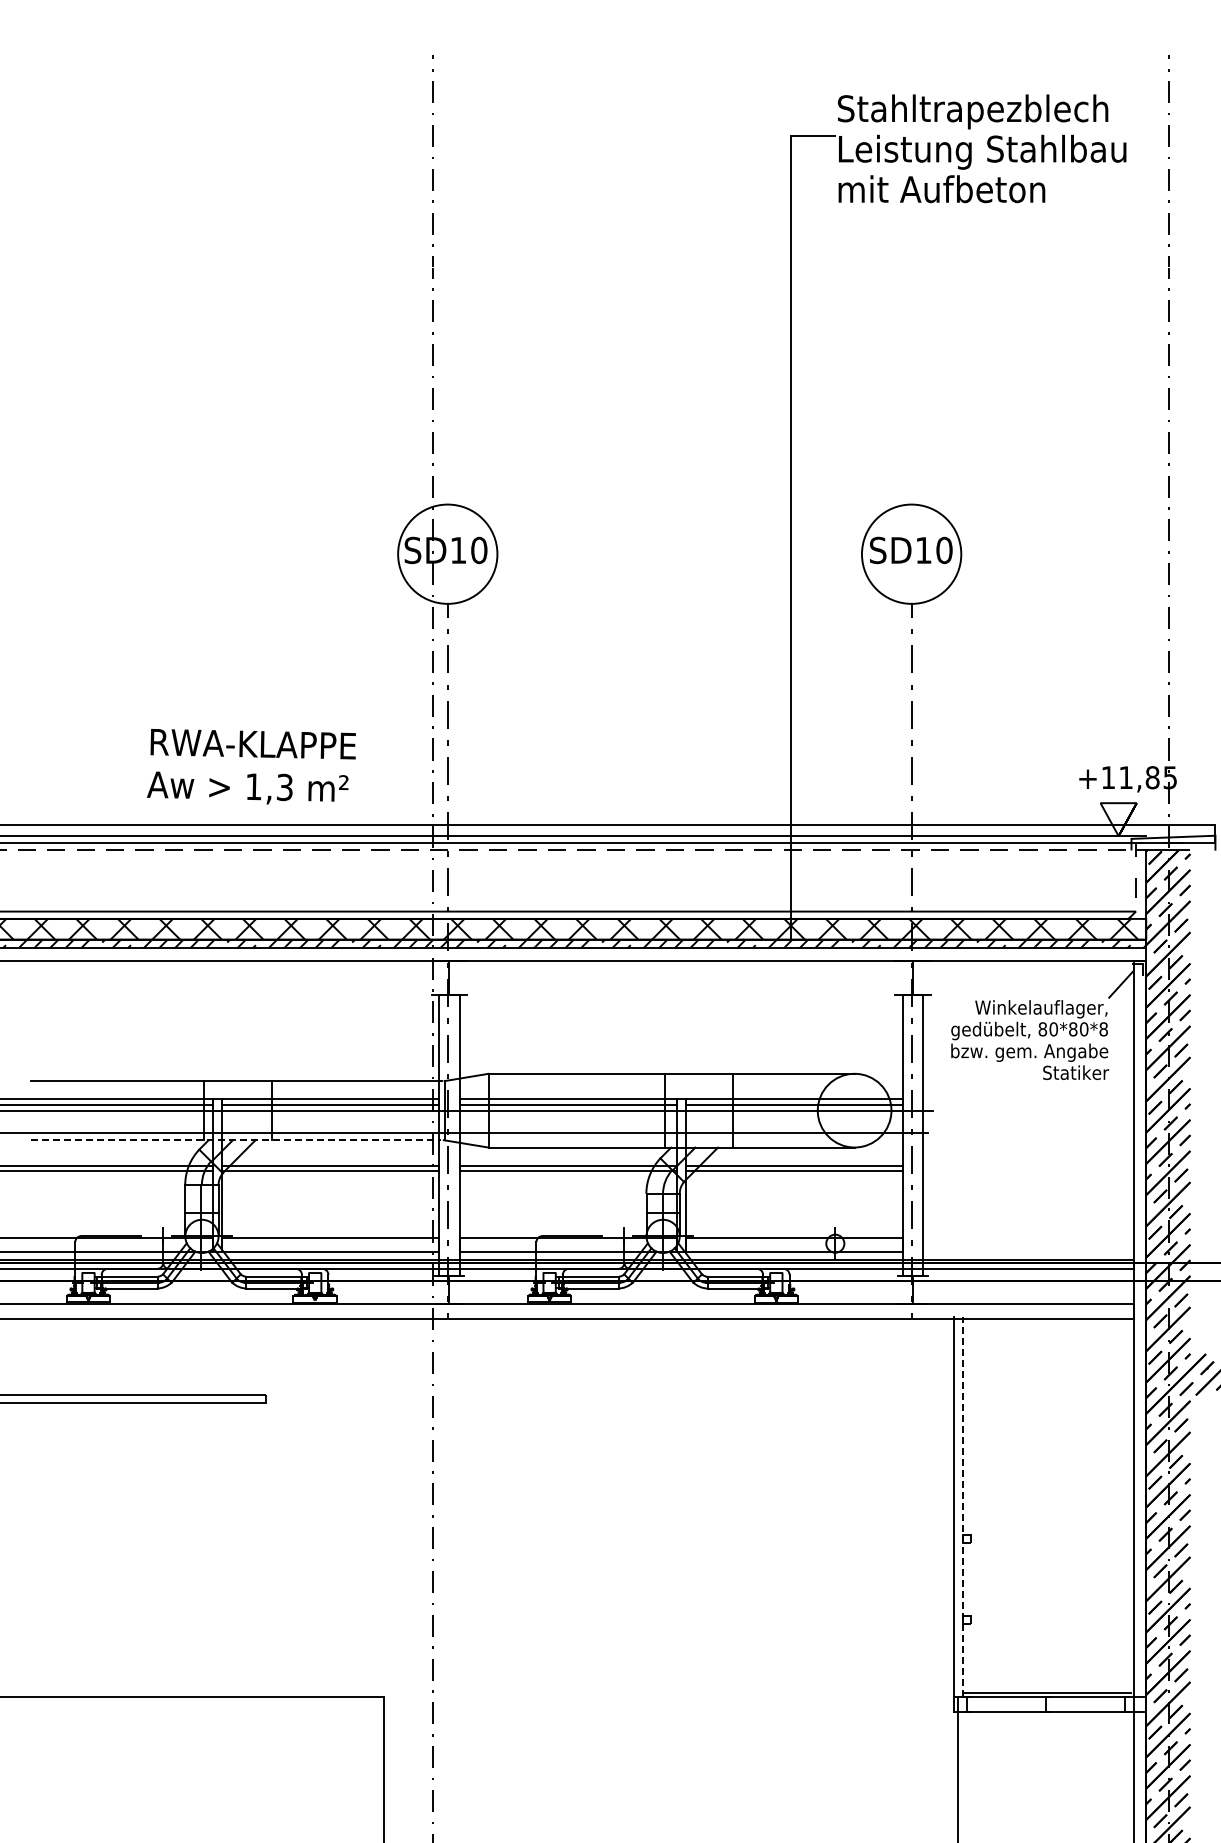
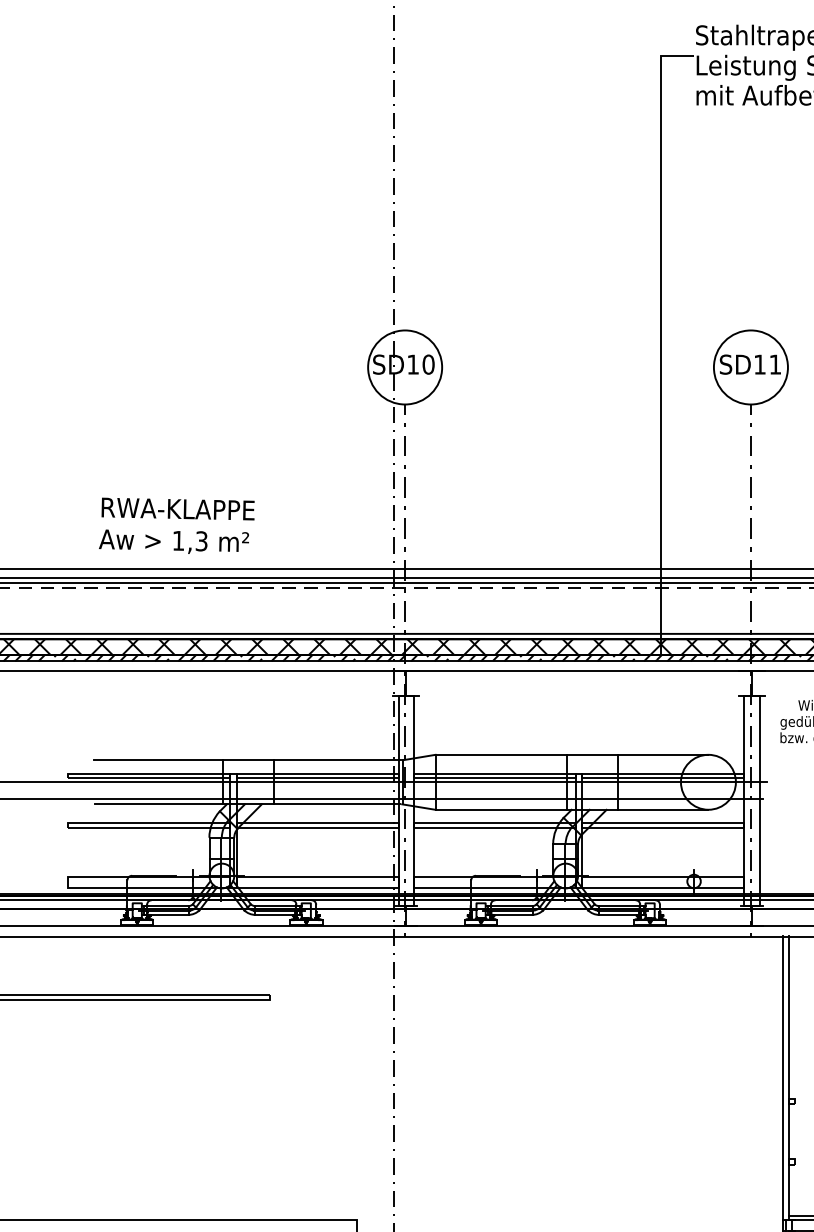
text: (944, 550) -> (775, 364), SD10 -> SD11
text: (251, 766) -> (176, 525), moved
line: (236, 1140) -> (247, 804), dashed -> solid
line: (963, 1507) -> (789, 1078), dashed -> solid

